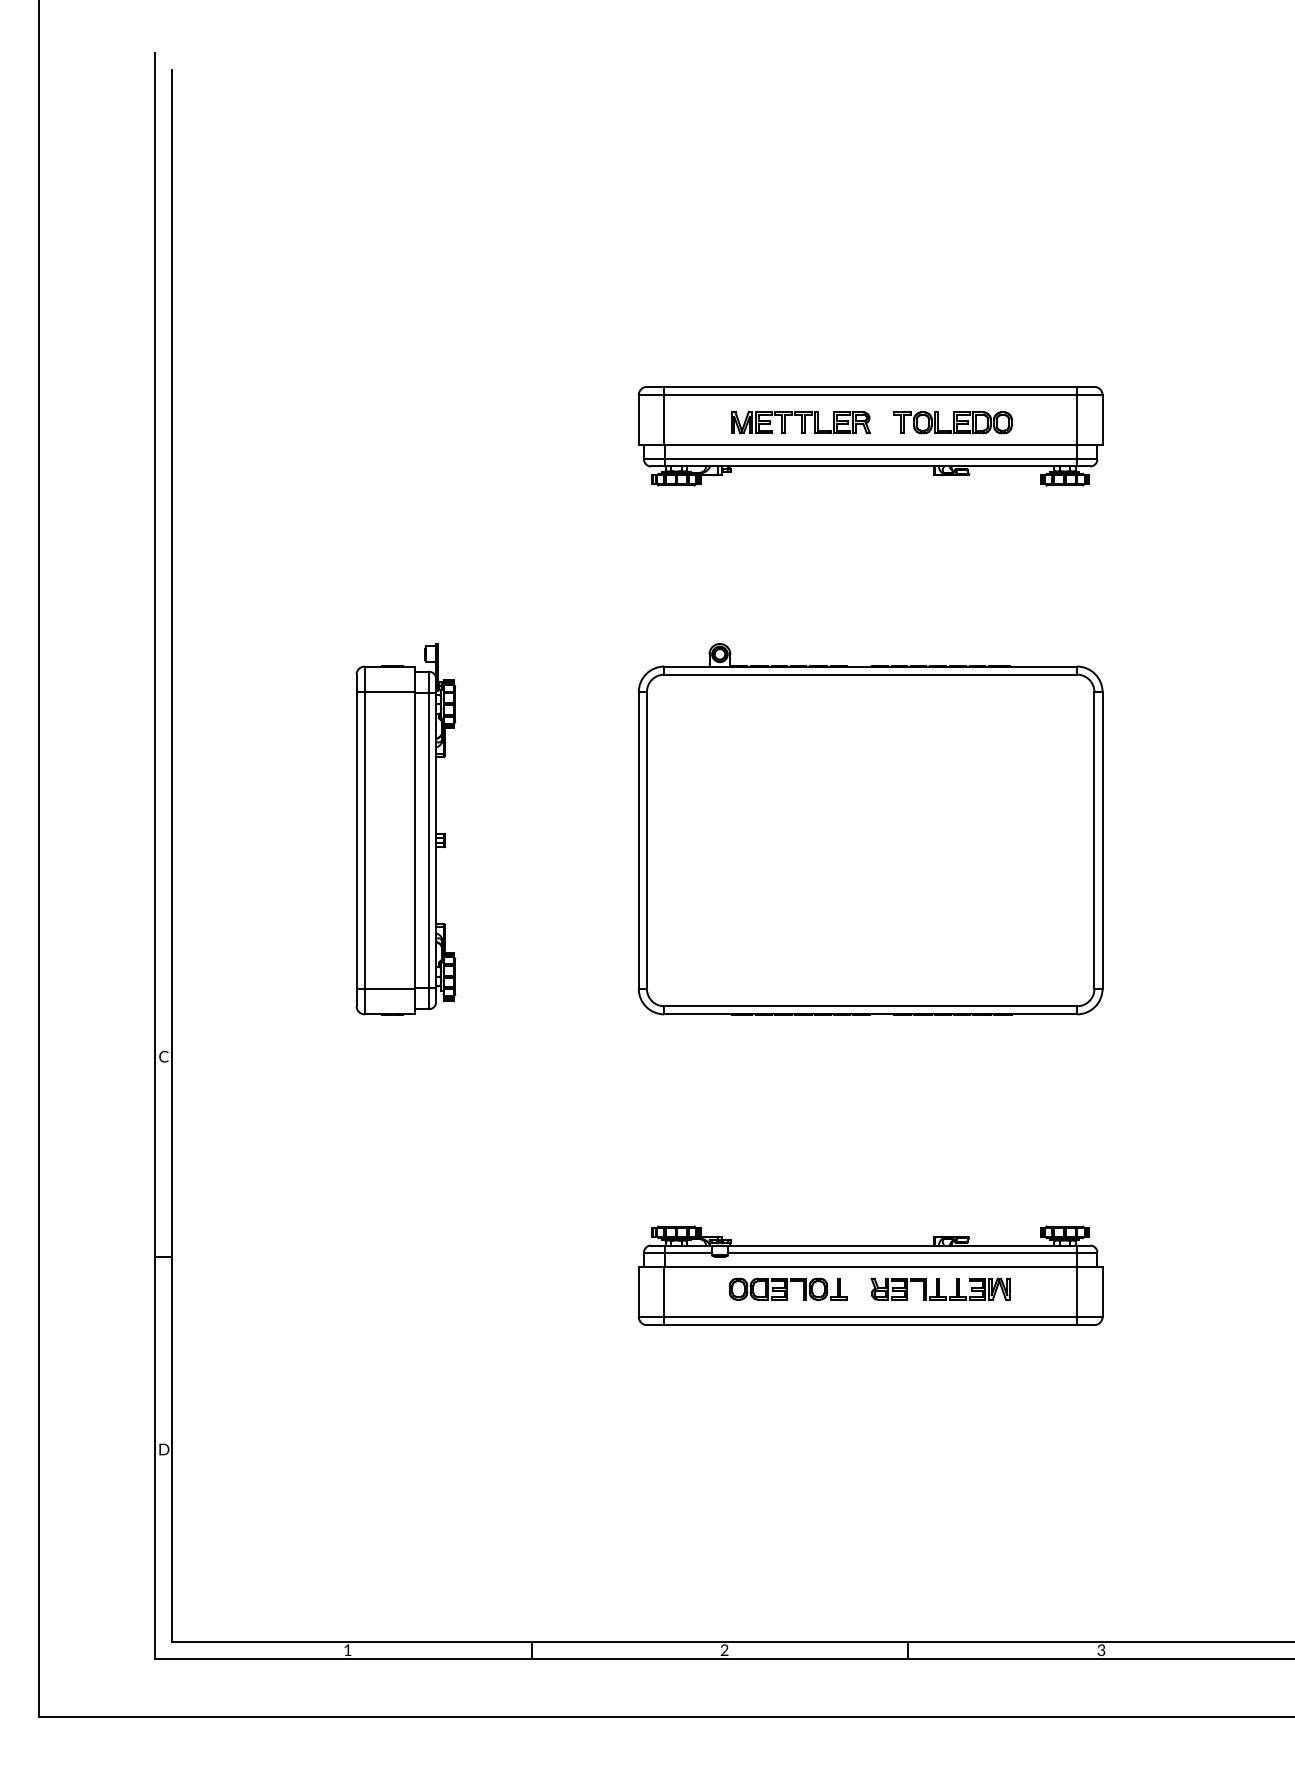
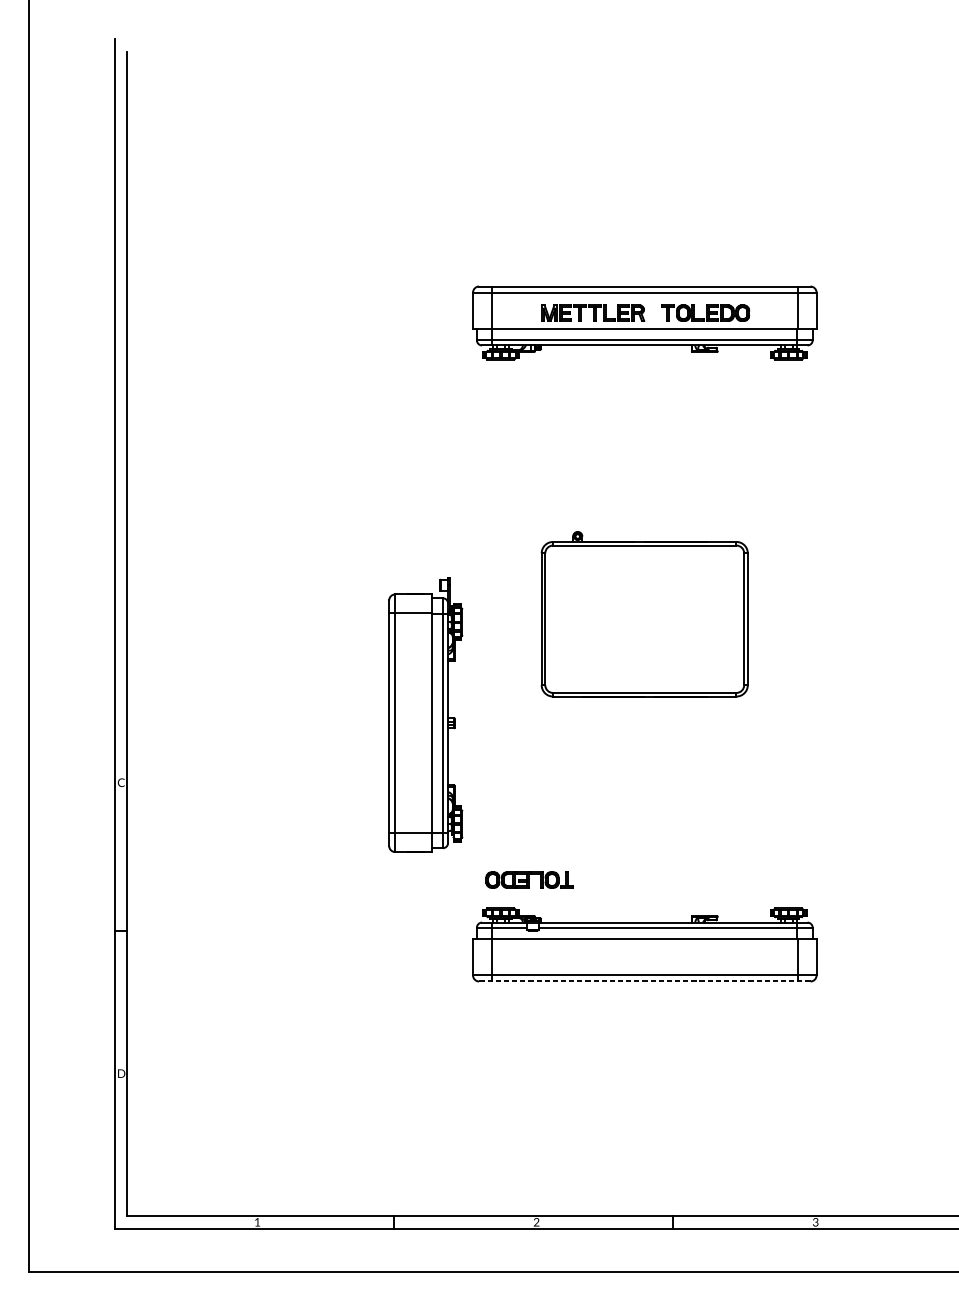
part: (405, 829) -> (425, 715), moved
part: (870, 829) -> (644, 614), size x0.6
part: (787, 1288) -> (529, 879), moved
part: (940, 1288) -> (696, 954), removed
line: (870, 1325) -> (644, 981), solid -> dashed

